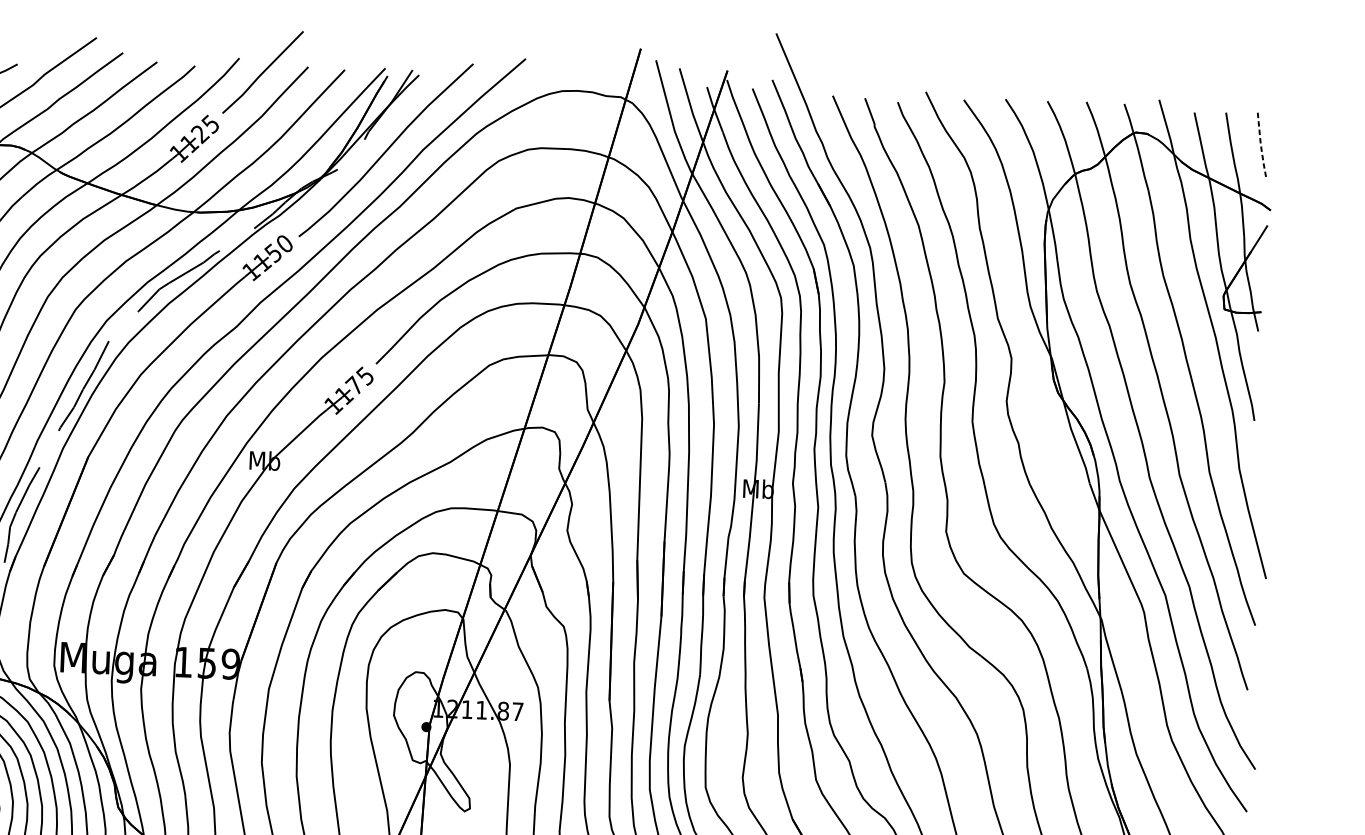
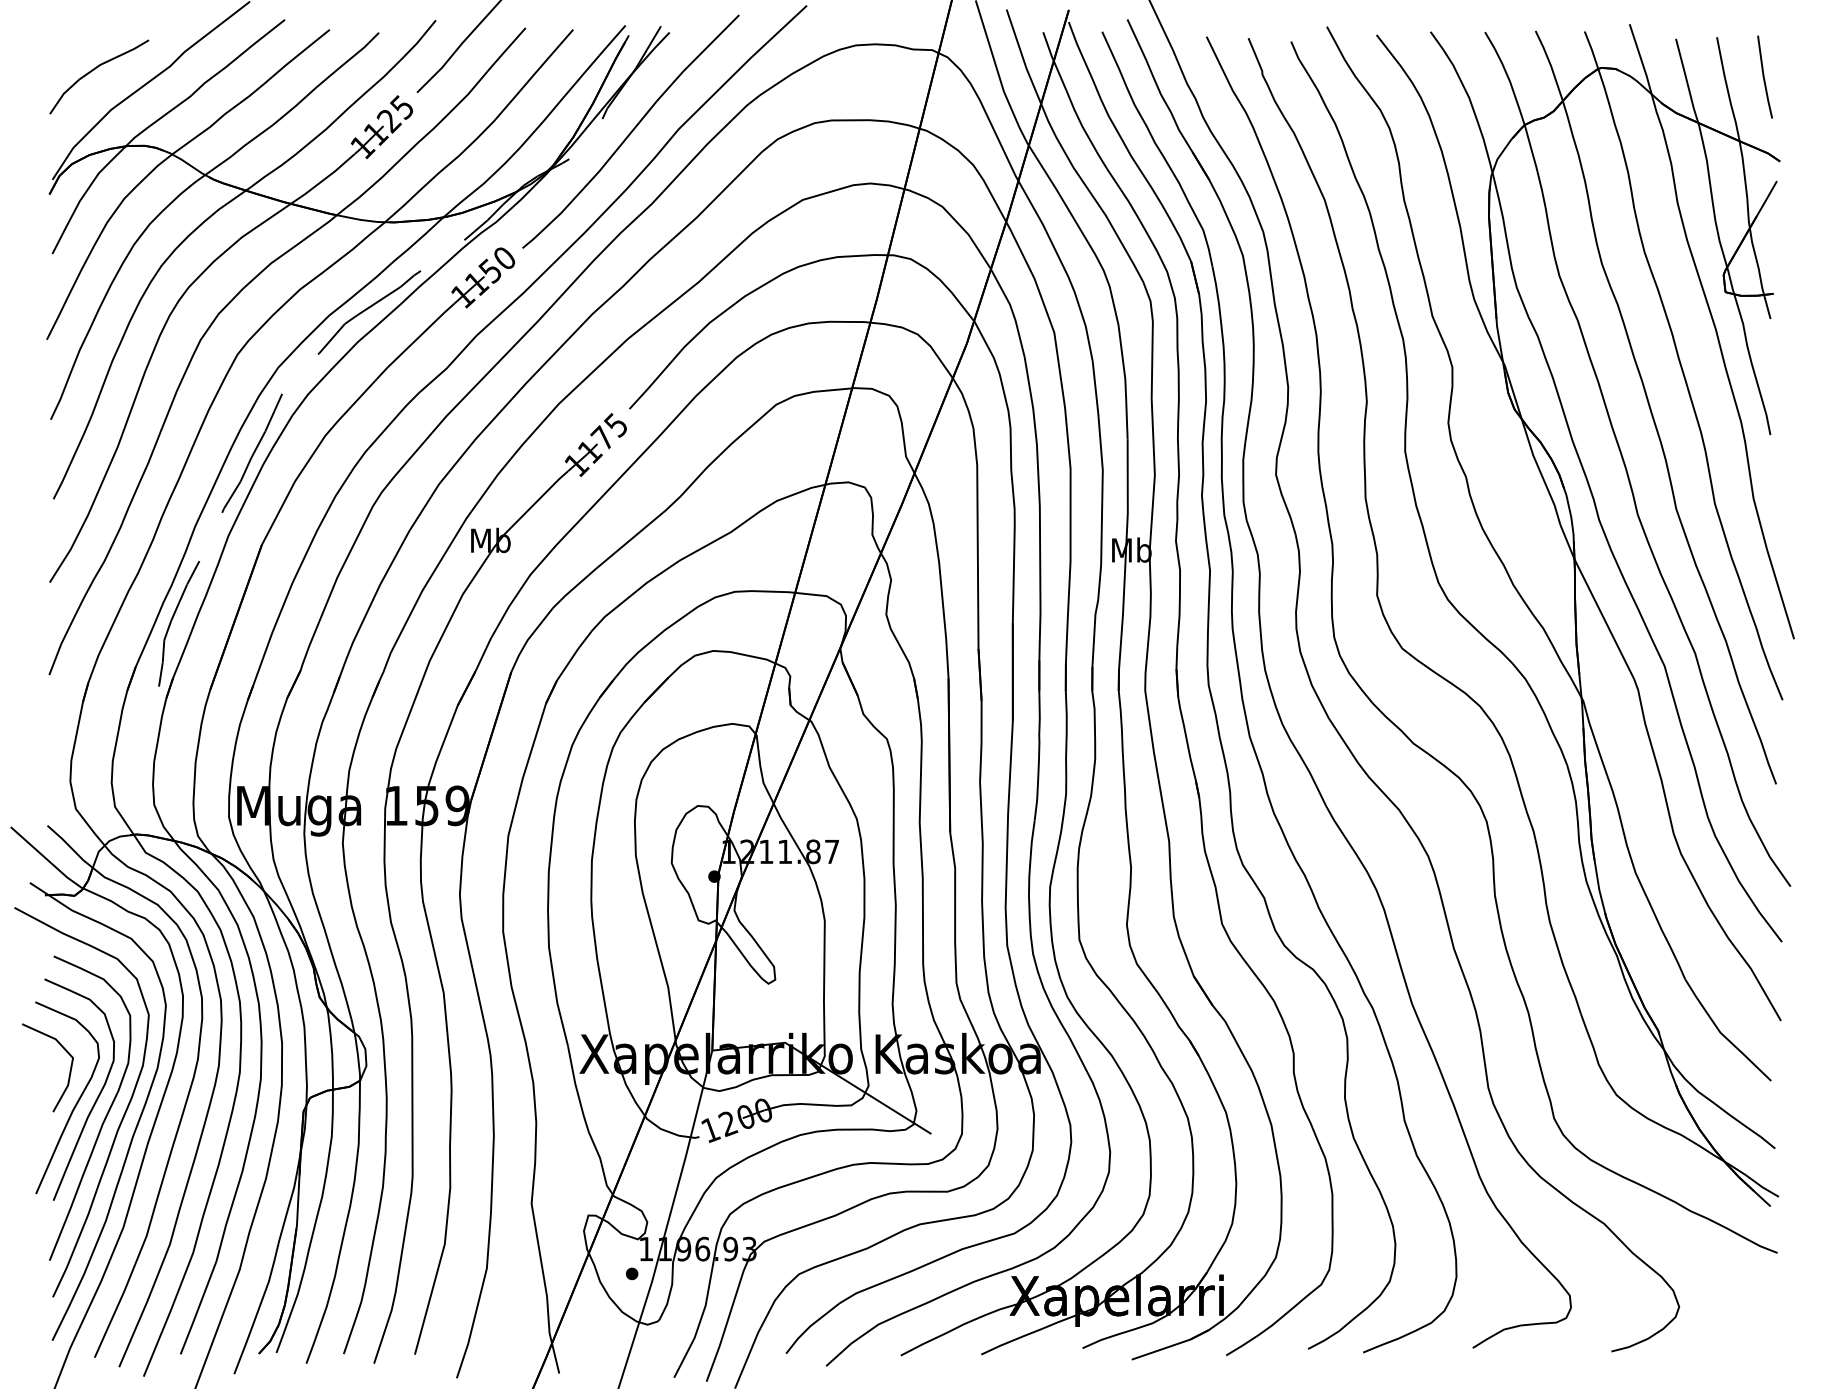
line: (1260, 145) -> (1763, 77), dashed -> solid

